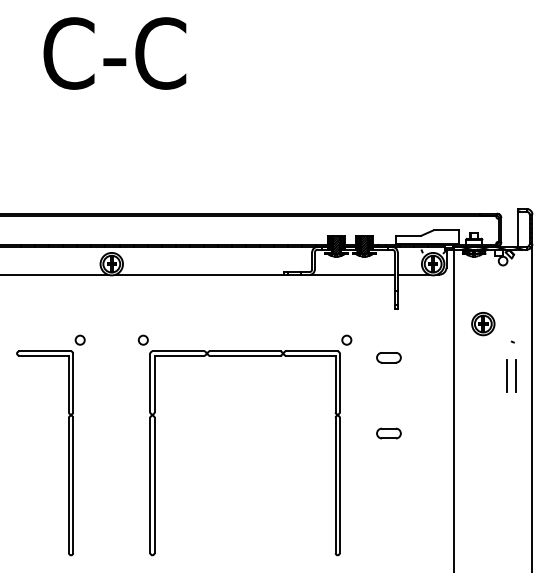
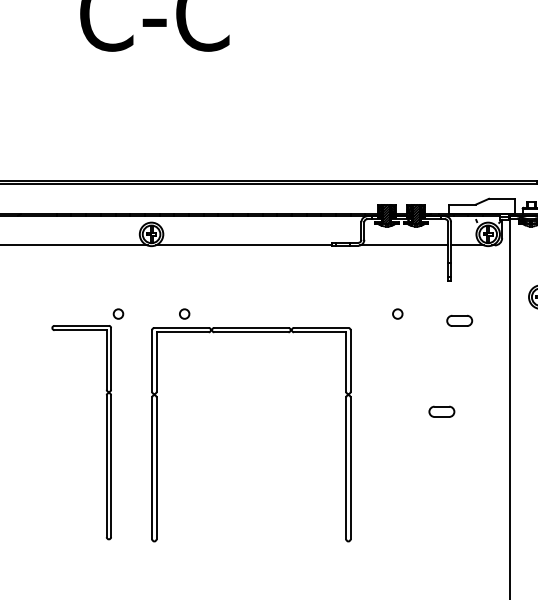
part: (388, 357) -> (459, 320), moved
part: (155, 453) -> (157, 434), moved

